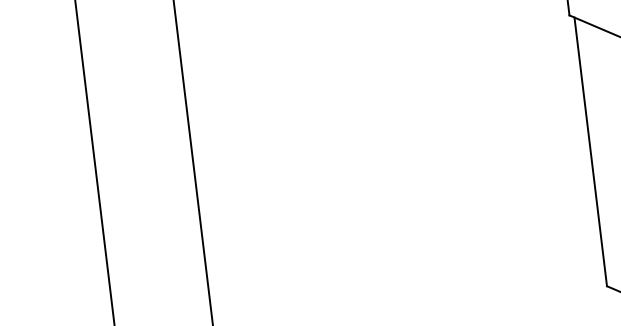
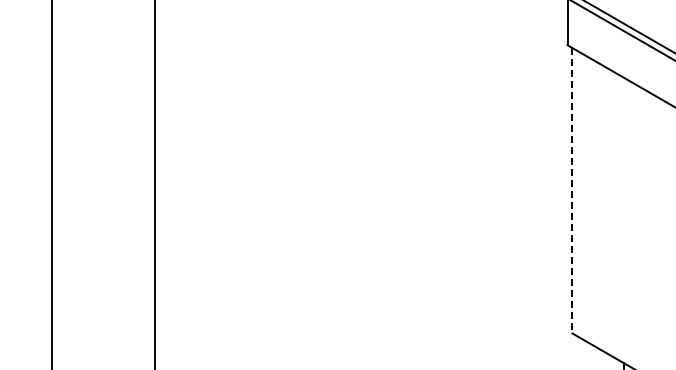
line: (590, 151) -> (572, 190), solid -> dashed

